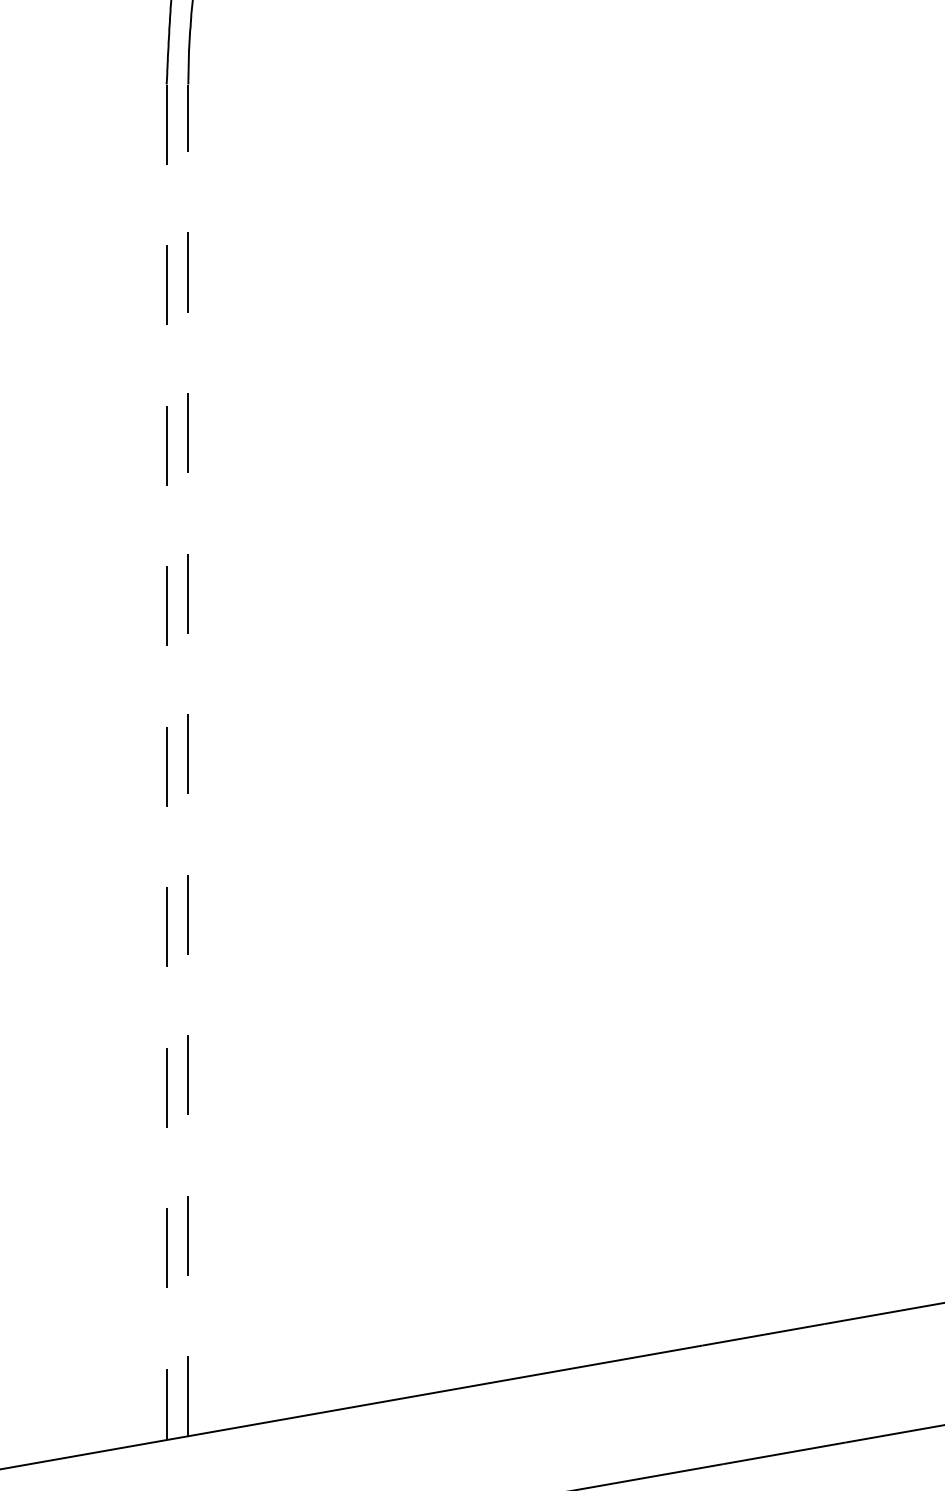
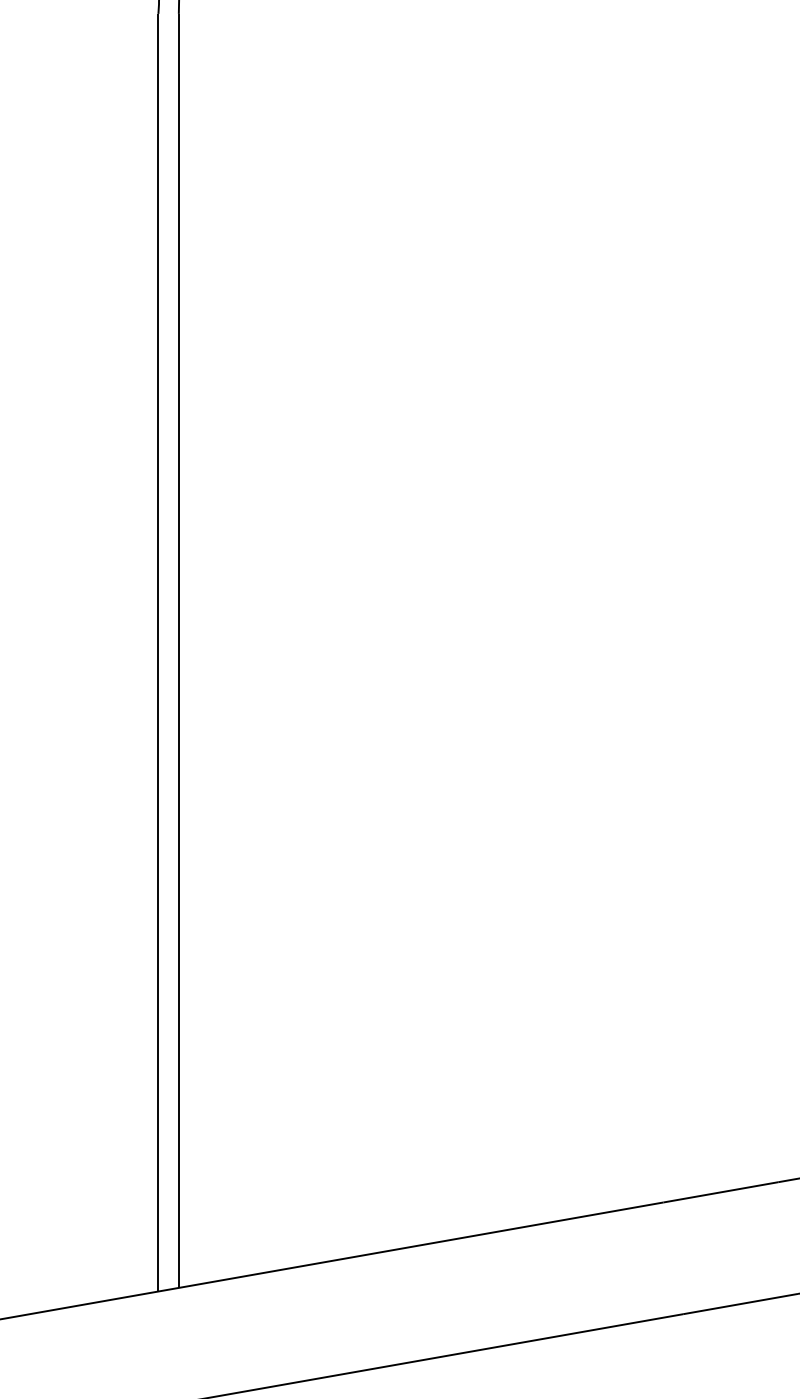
line: (188, 760) -> (179, 651), dashed -> solid
line: (166, 762) -> (158, 652), dashed -> solid

